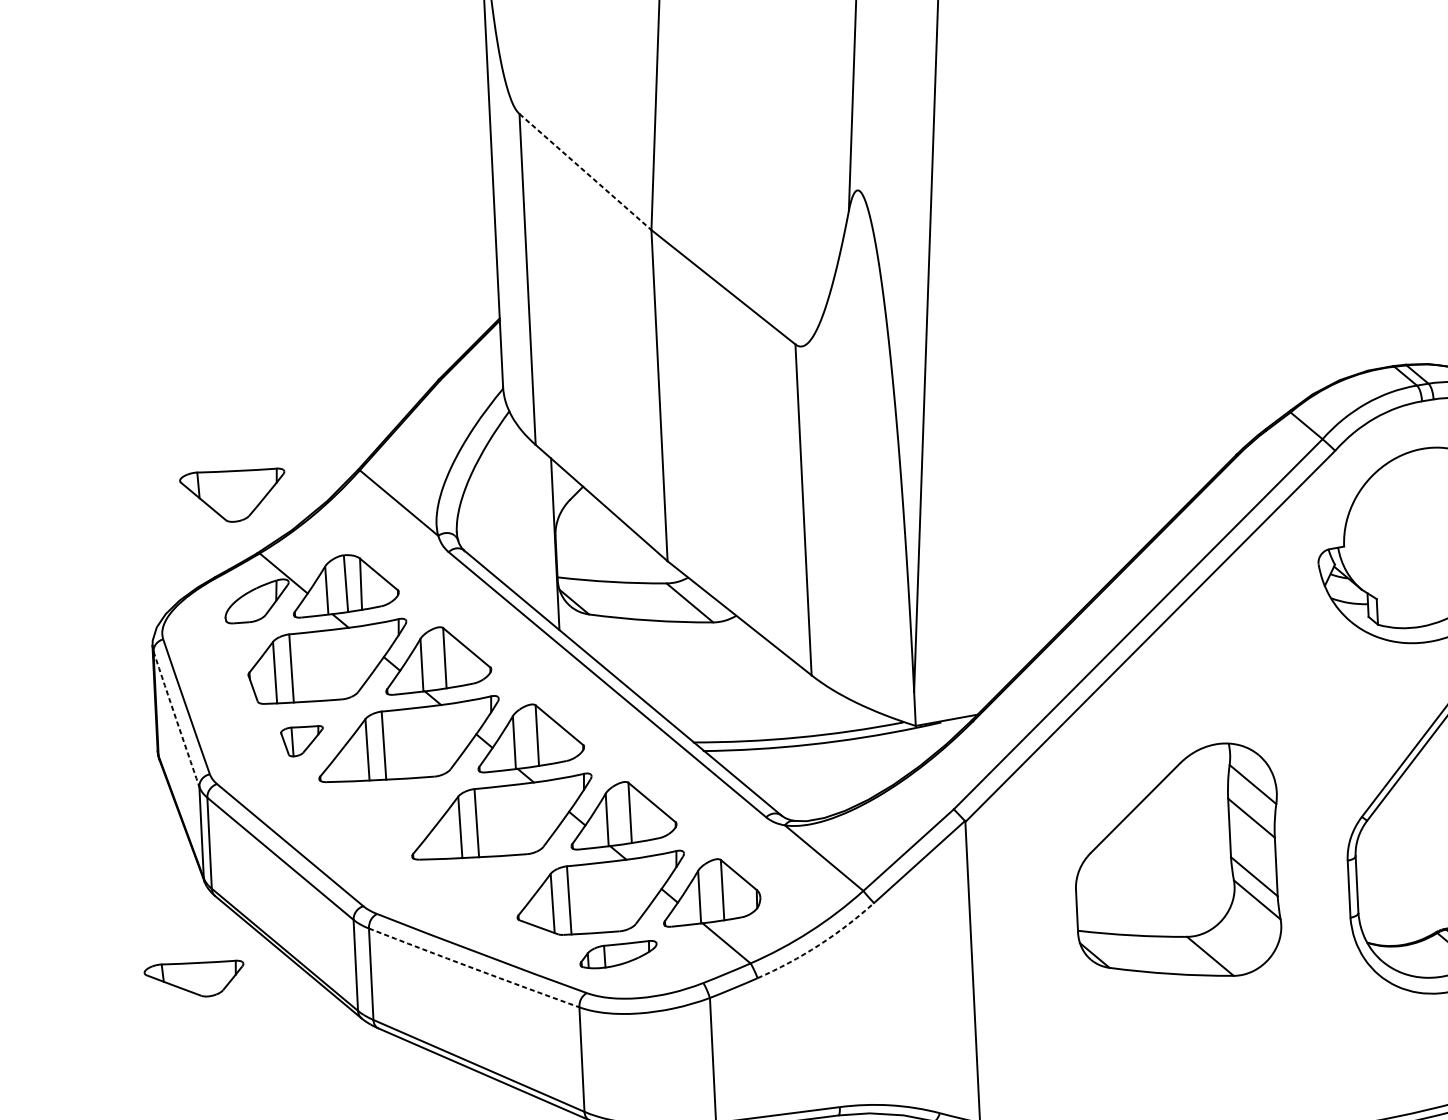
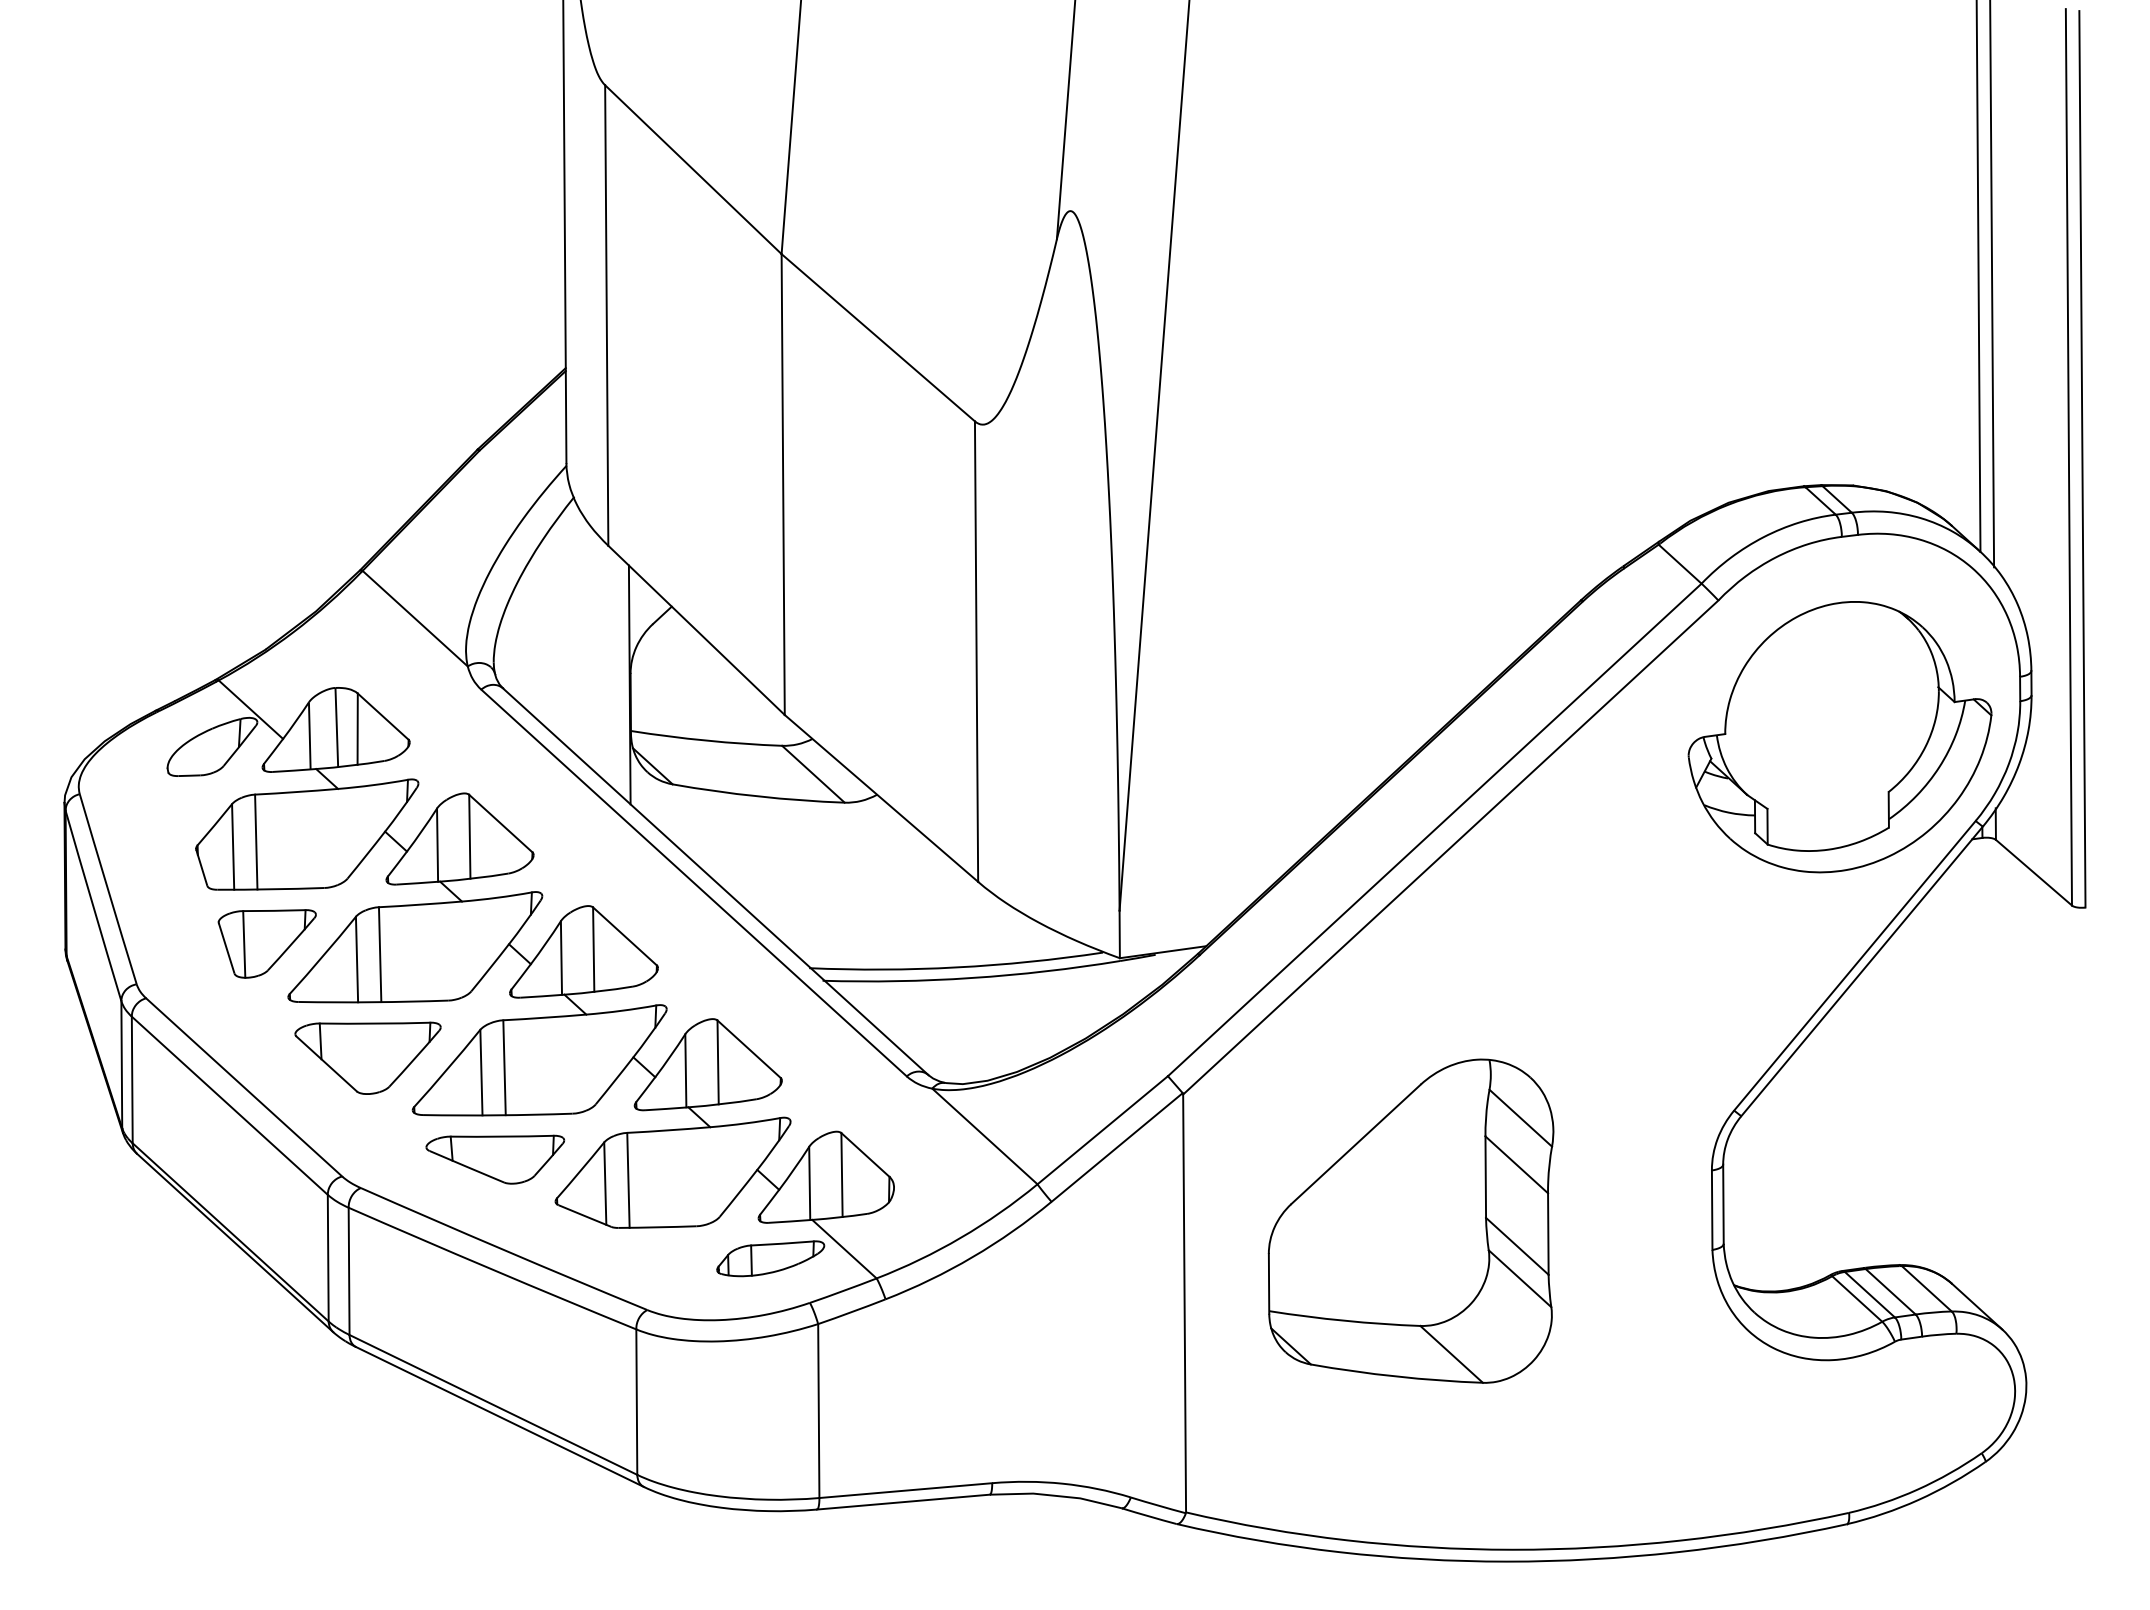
line: (585, 172) -> (693, 170), dashed -> solid
part: (232, 495) -> (367, 1057), moved
arc: (176, 719) -> (93, 906), dashed -> solid
part: (301, 741) -> (266, 943), size x1.67
part: (1176, 861) -> (1410, 1220), moved
arc: (818, 945) -> (972, 1257), dashed -> solid
part: (618, 954) -> (770, 1258), moved
arc: (474, 968) -> (492, 1269), dashed -> solid
part: (194, 979) -> (495, 1159), moved

